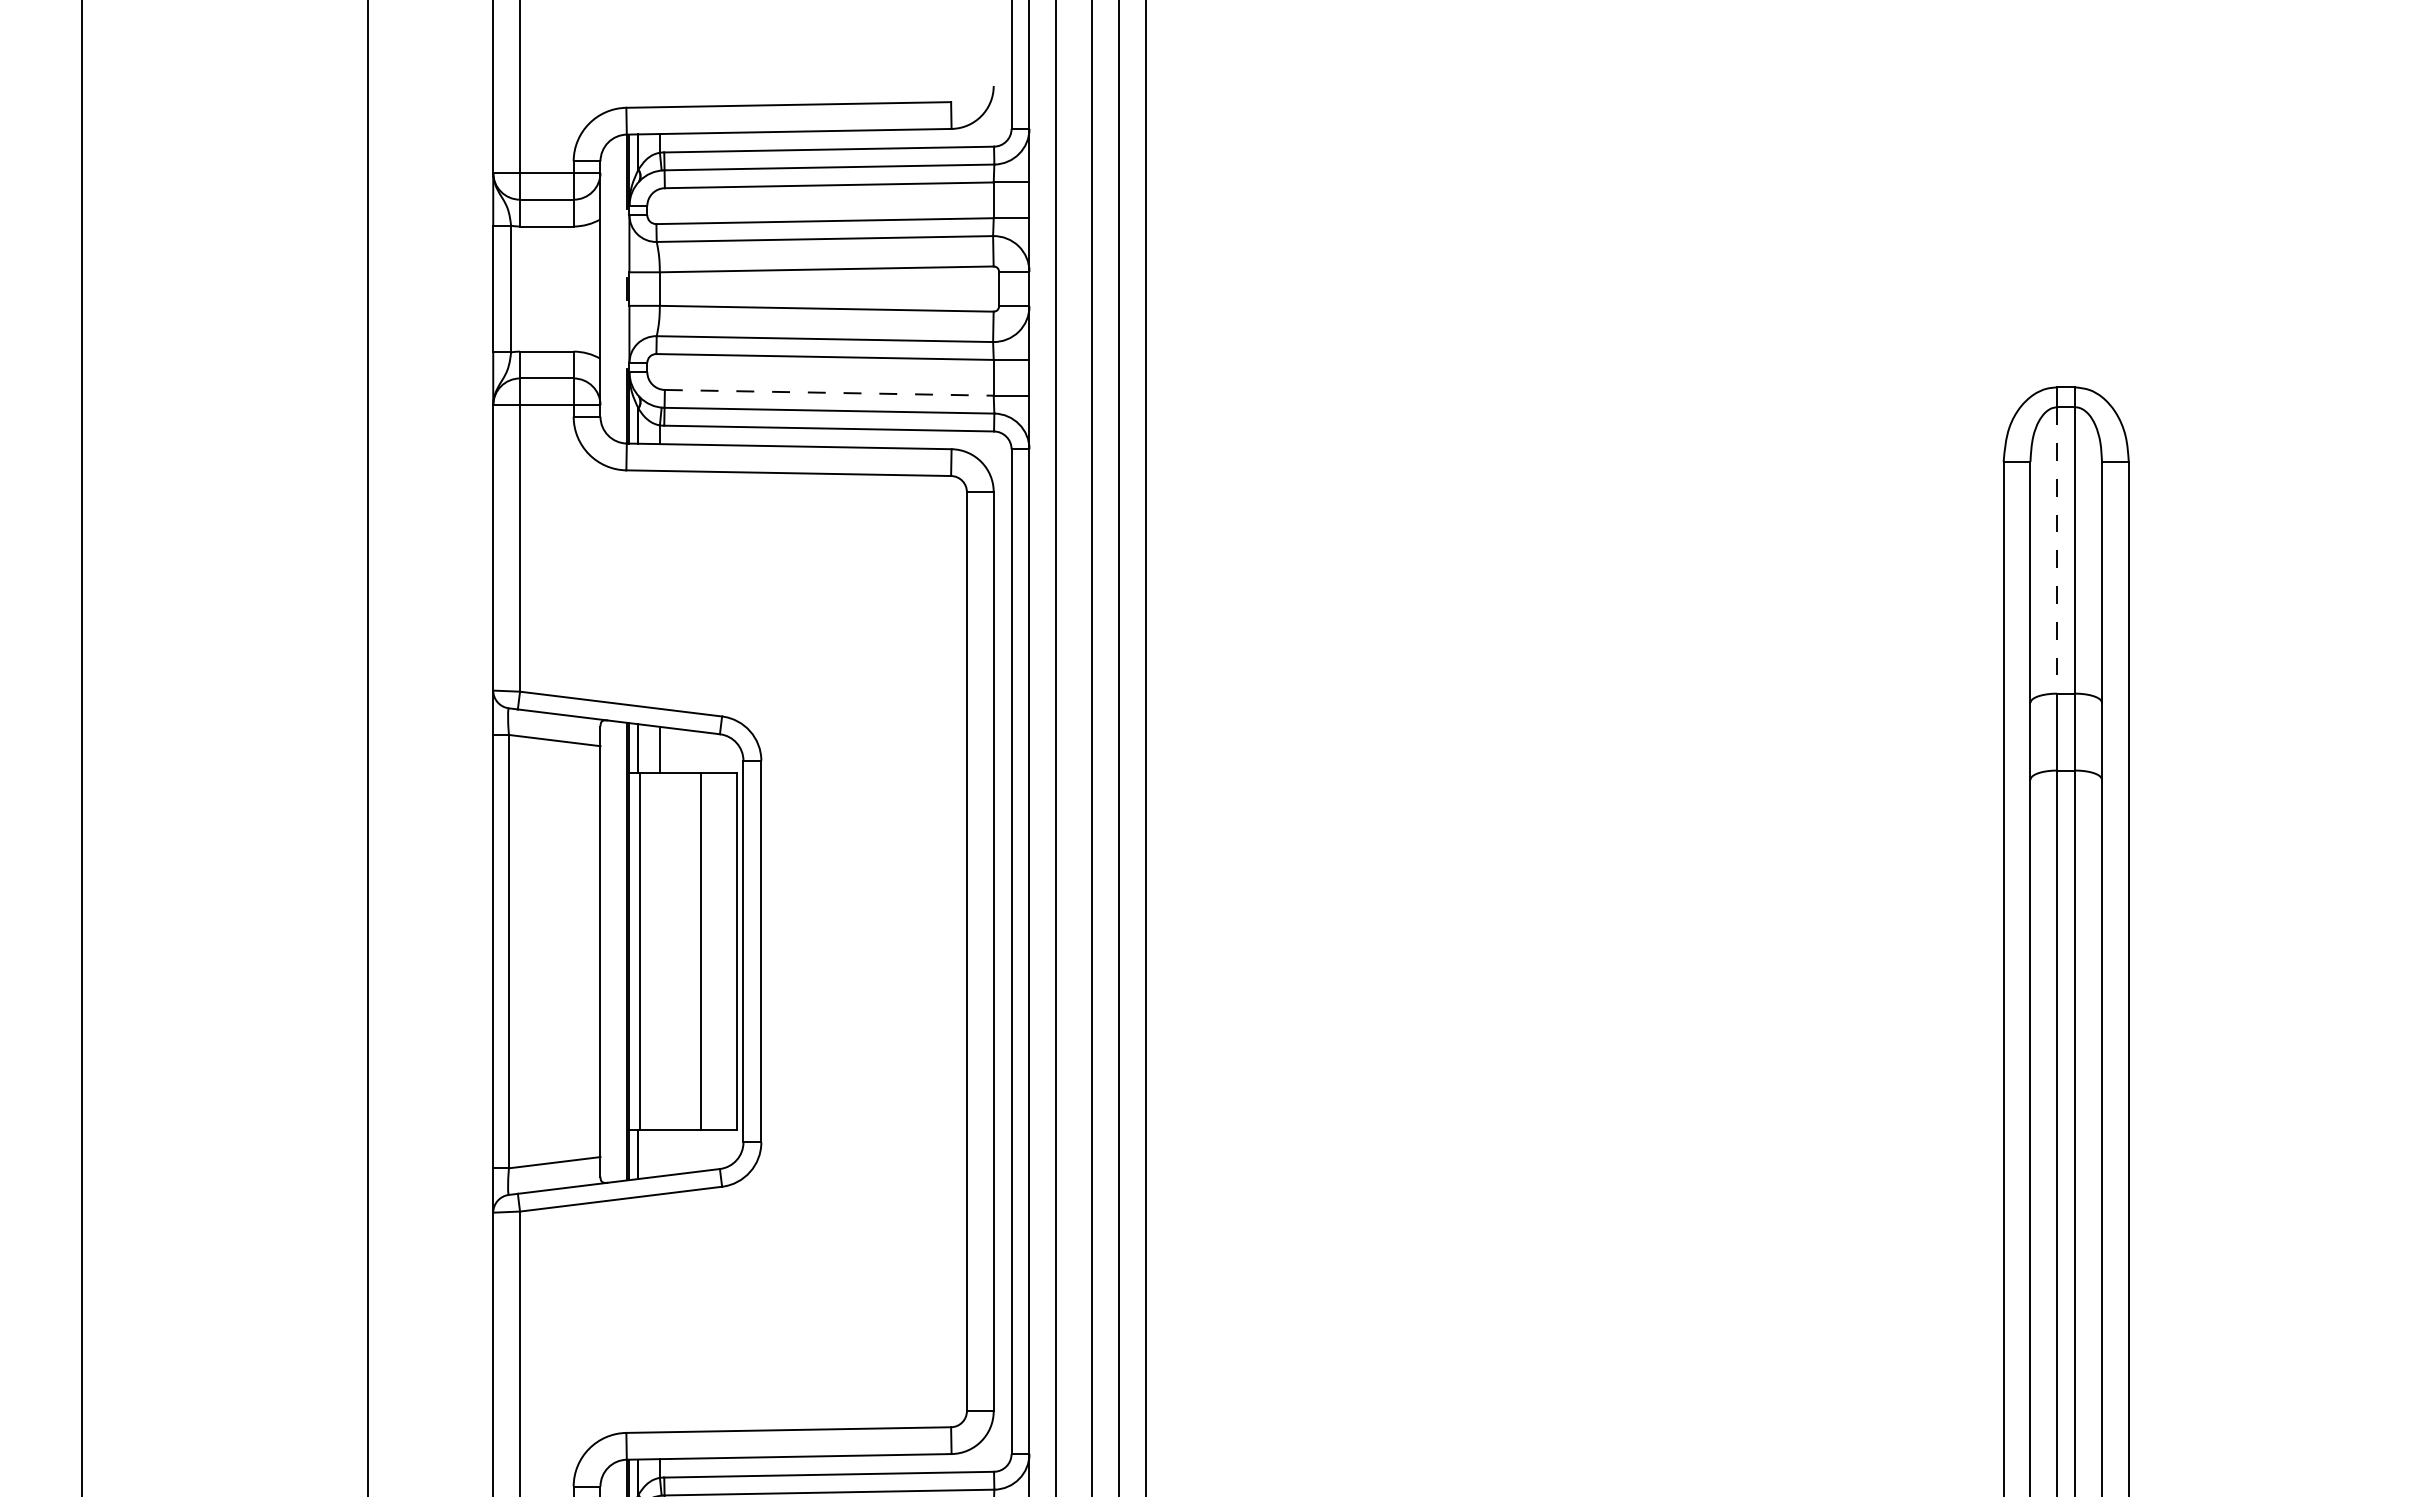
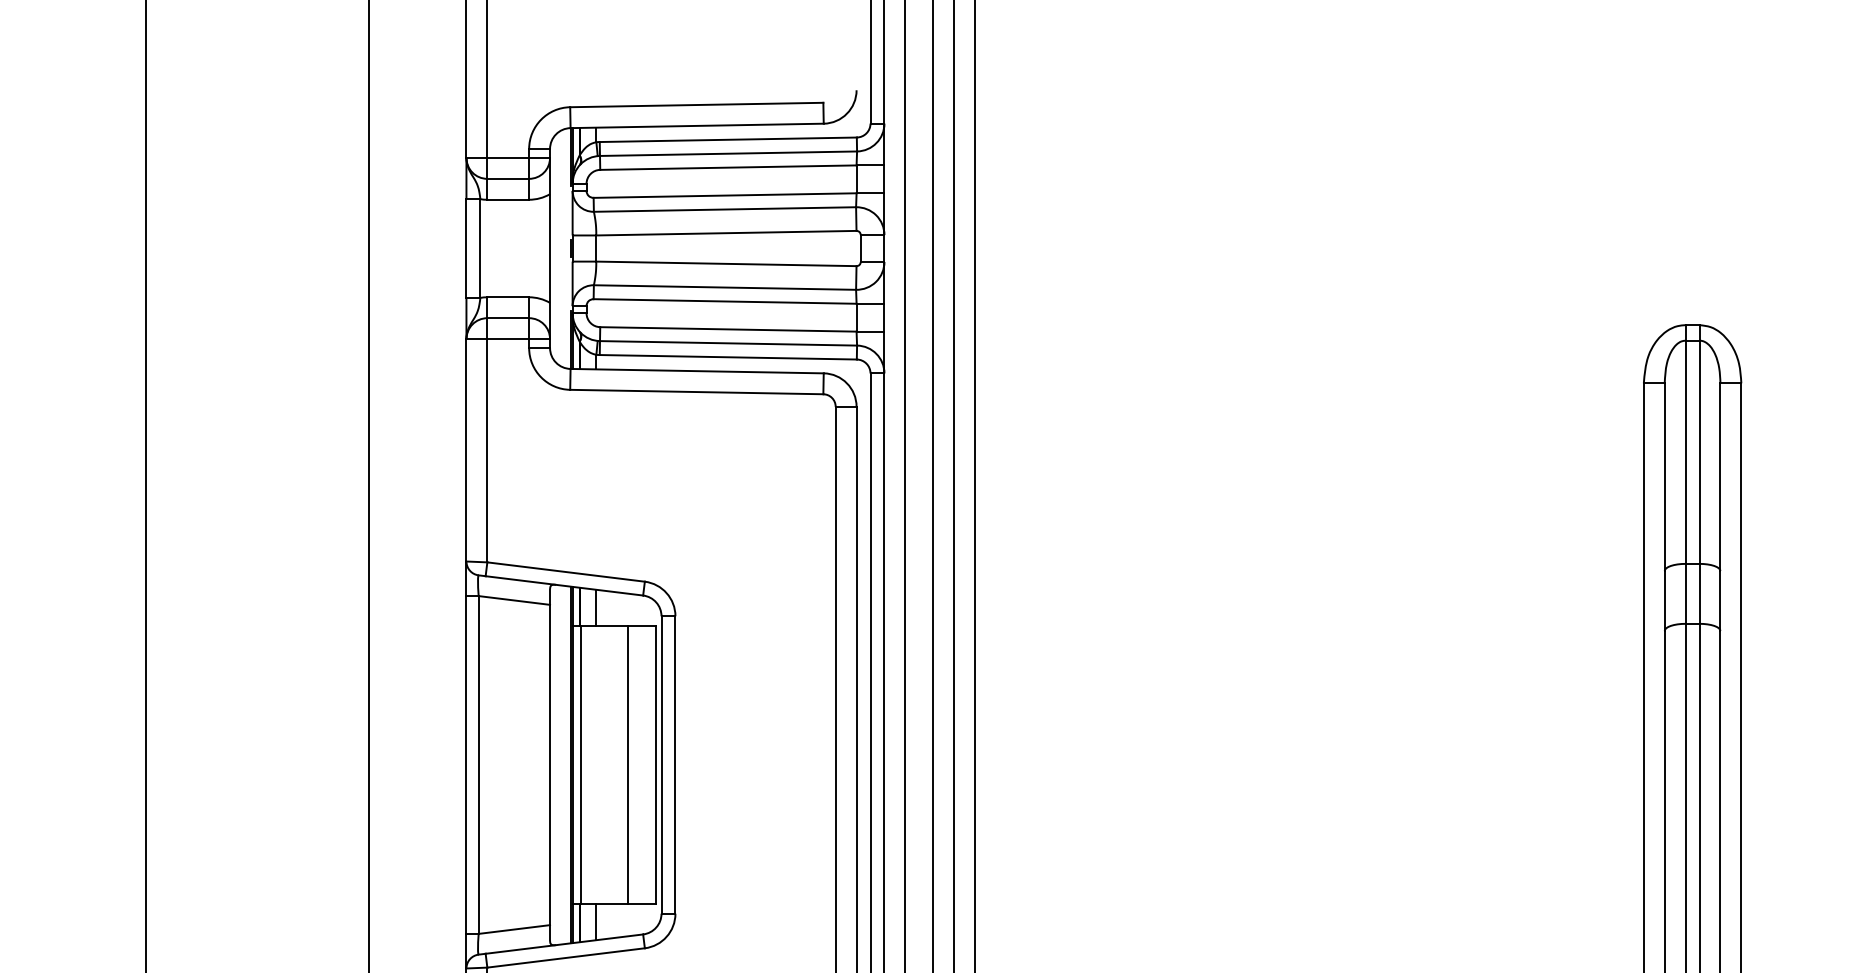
line: (829, 392) -> (728, 329), dashed -> solid
line: (2057, 550) -> (1685, 452), dashed -> solid
line: (659, 1153) -> (596, 922), added

